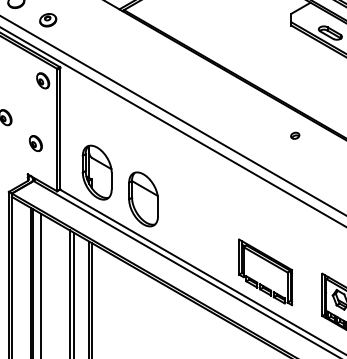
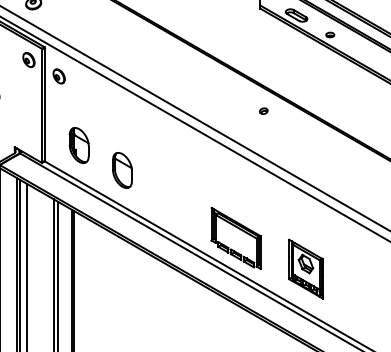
part: (35, 143) -> (58, 76), moved
part: (96, 172) -> (78, 145), size x0.7
part: (143, 199) -> (122, 170), size x0.7

